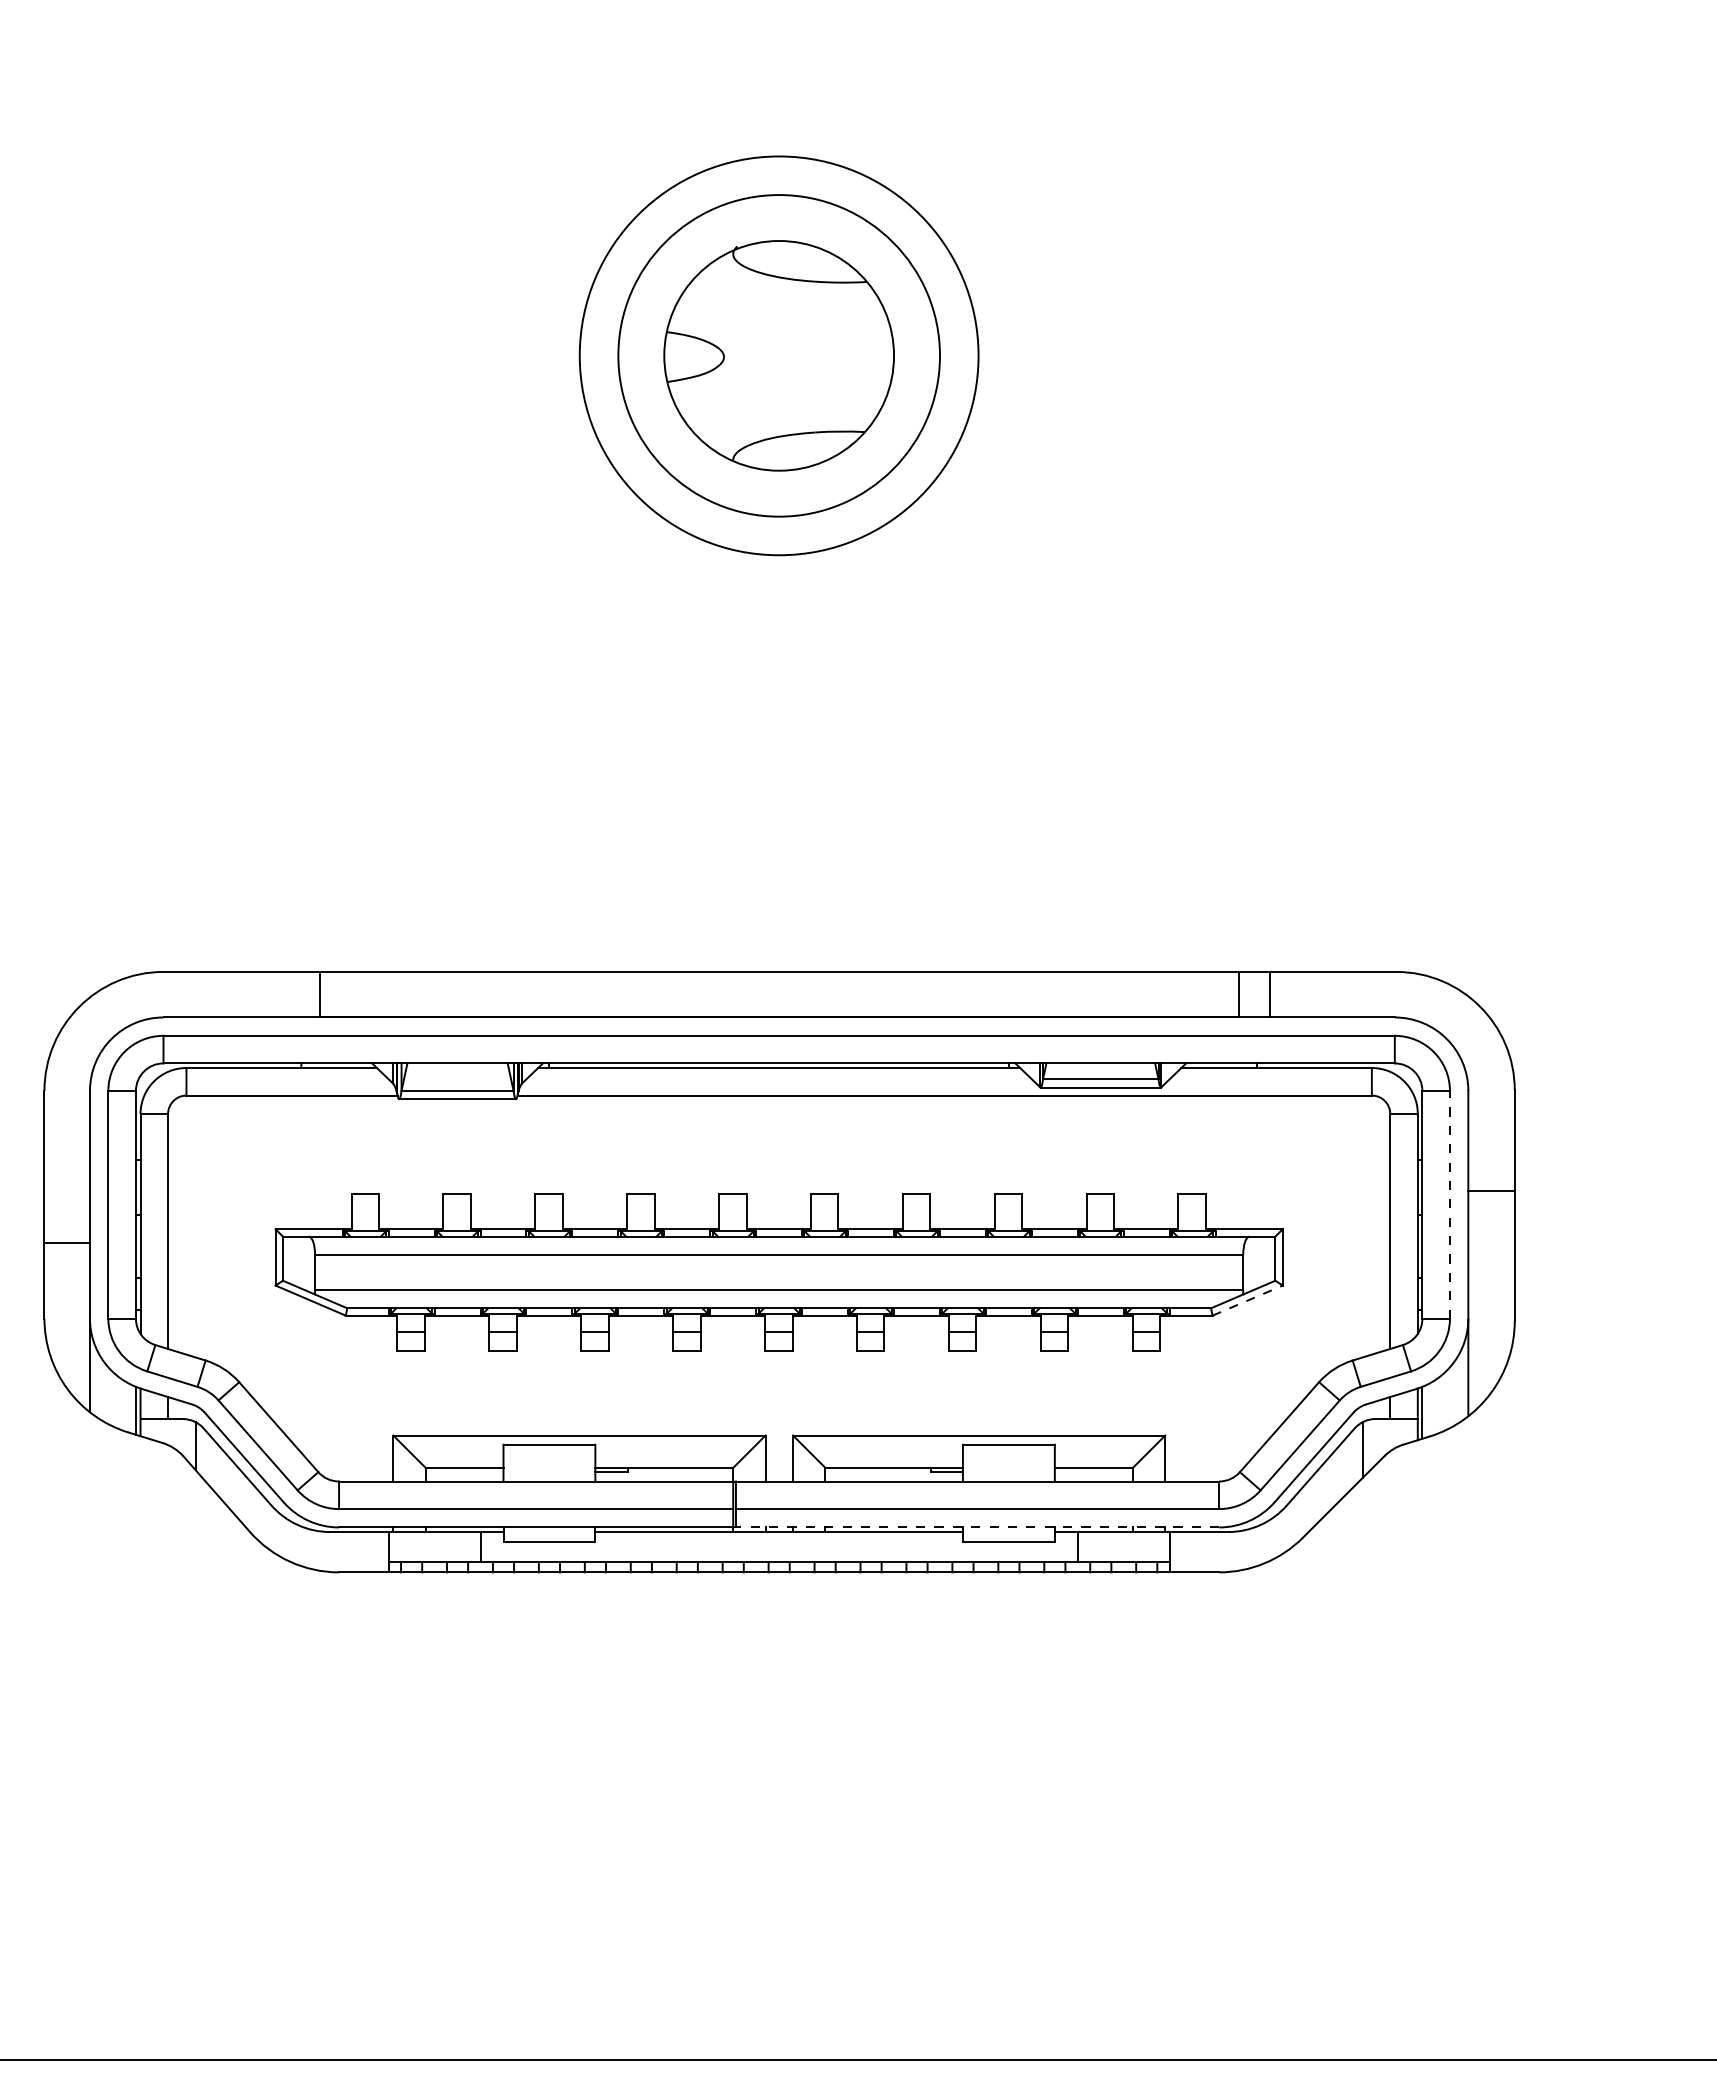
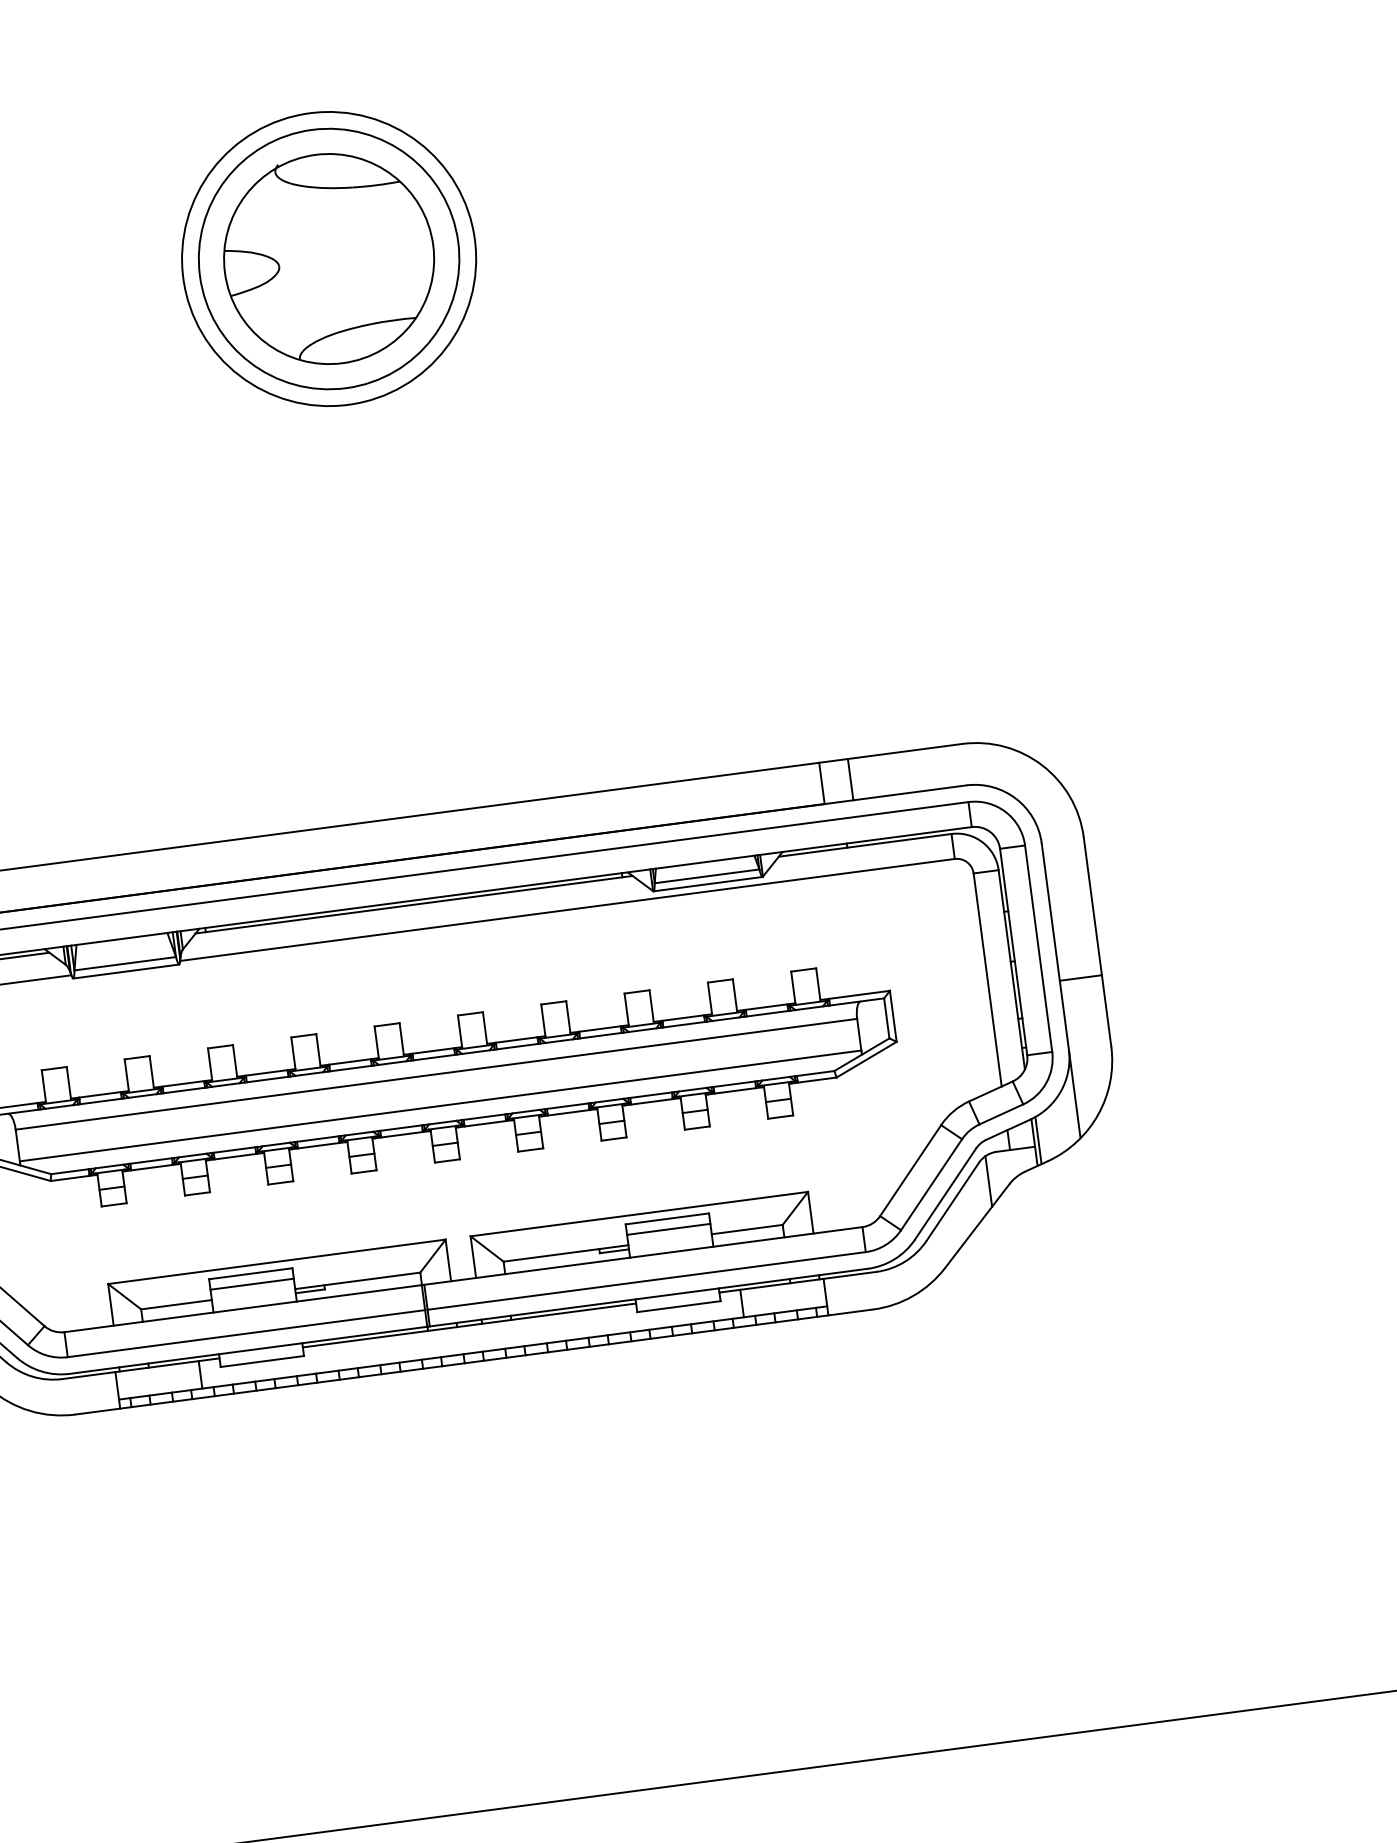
circle: (778, 355) -> (328, 258), size x0.71
line: (1491, 1190) -> (1080, 977), moved
line: (1449, 1204) -> (1038, 948), dashed -> solid
line: (1248, 1300) -> (867, 1059), dashed -> solid
line: (549, 1456) -> (252, 1284), added
line: (1008, 1456) -> (668, 1229), added
line: (976, 1527) -> (647, 1297), dashed -> solid

